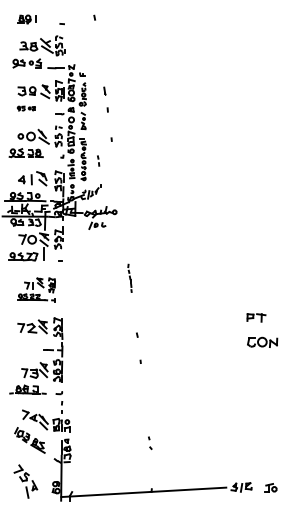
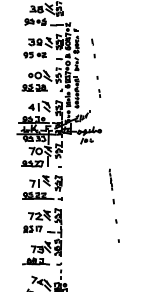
part: (26, 108) -> (34, 54), size x1.67
part: (98, 160) -> (99, 93), moved
part: (36, 289) -> (42, 187), size x1.43
line: (133, 307) -> (113, 201), added
part: (23, 345) -> (32, 229), added

